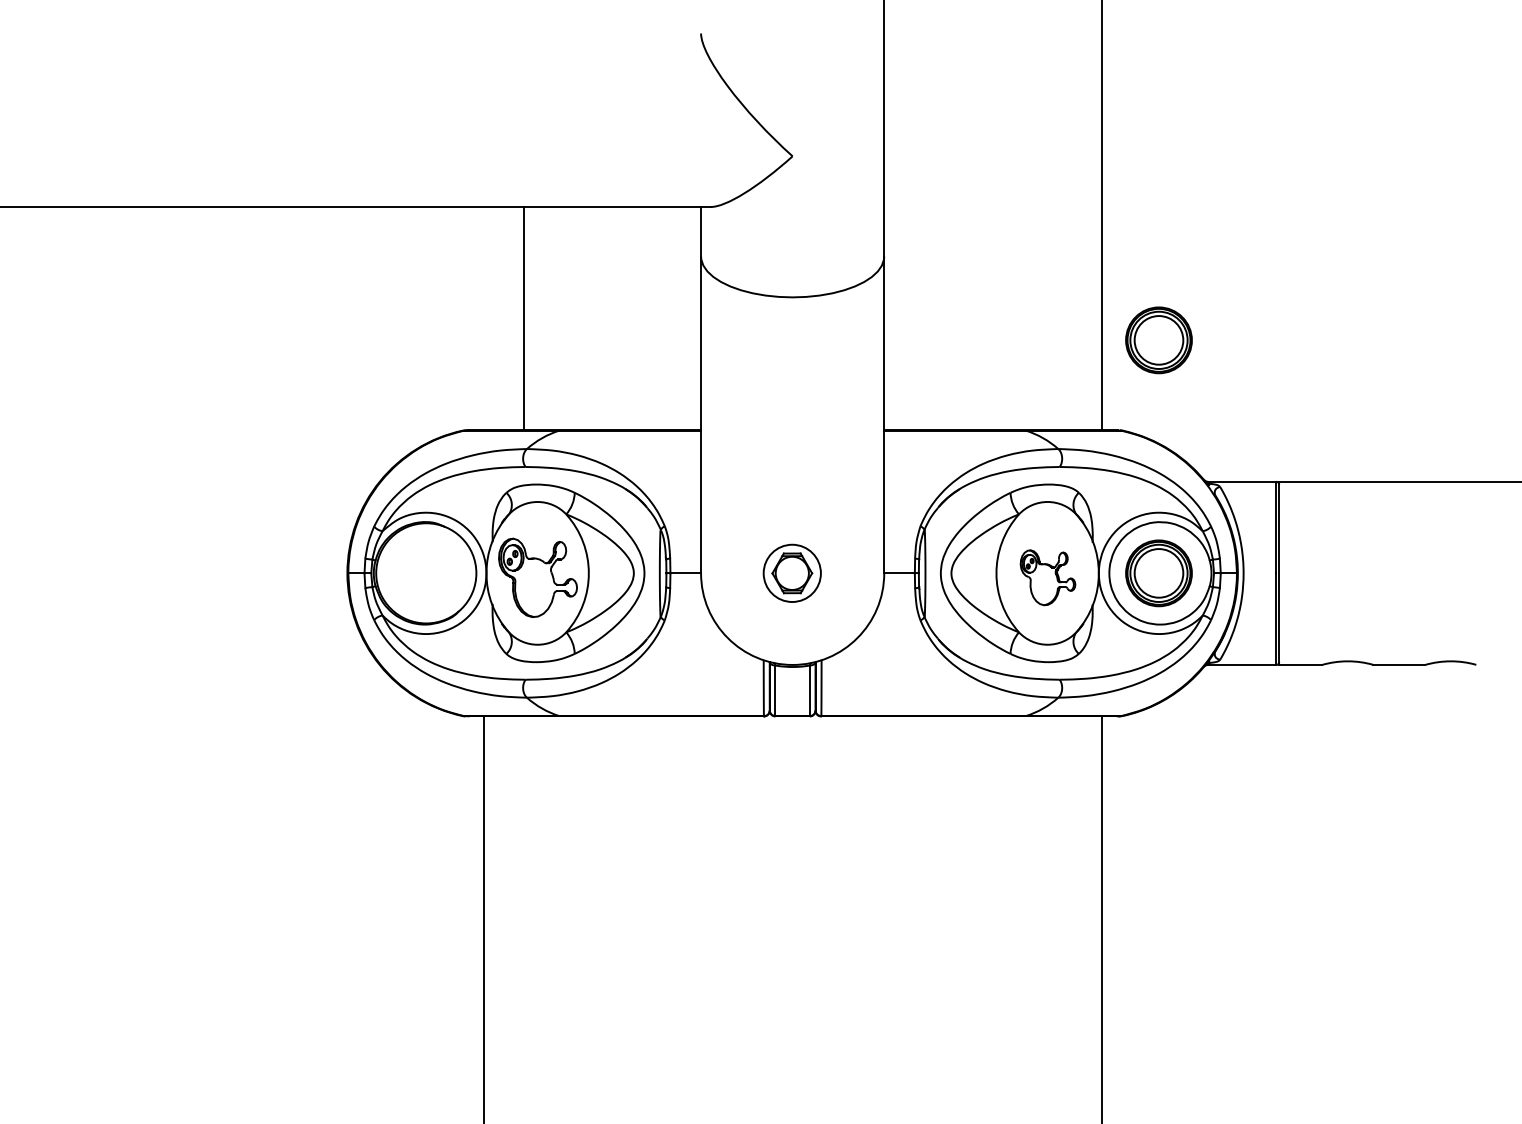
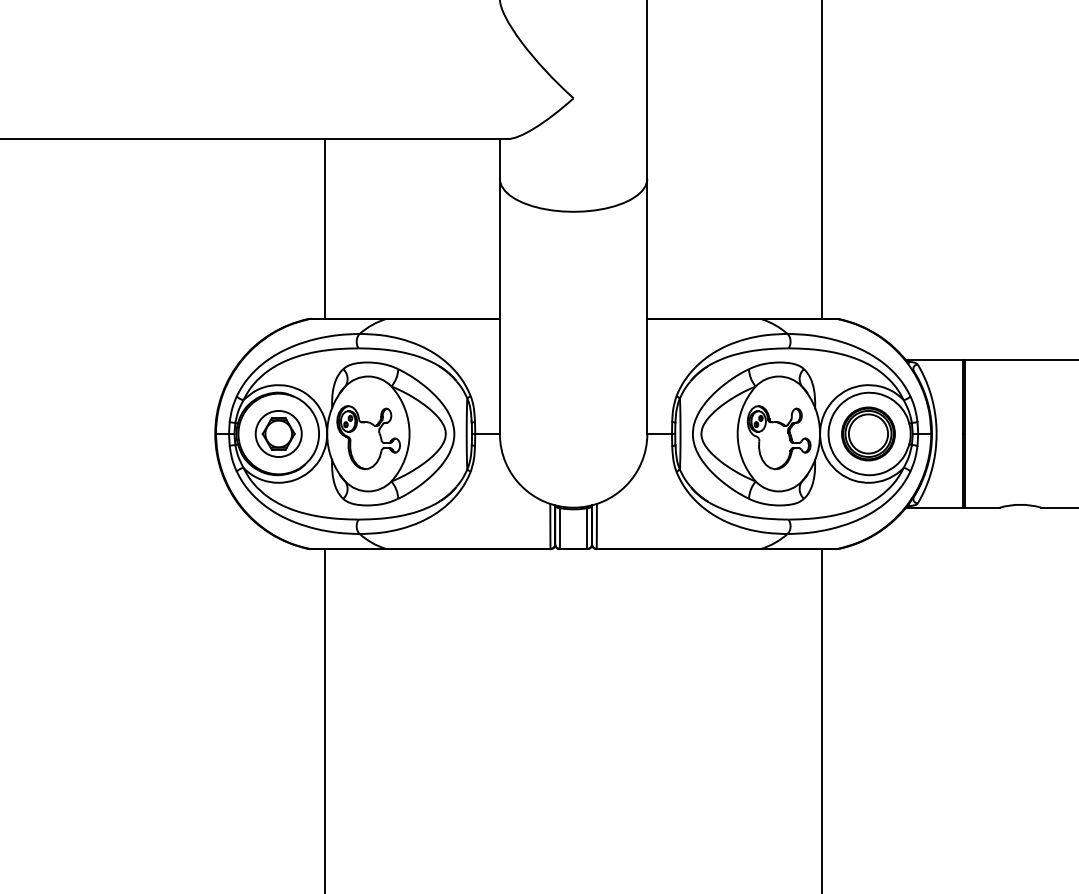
line: (523, 318) -> (324, 228), moved
part: (1158, 340) -> (868, 246), removed
part: (791, 572) -> (278, 433), moved
part: (1047, 577) -> (778, 437), size x1.43

